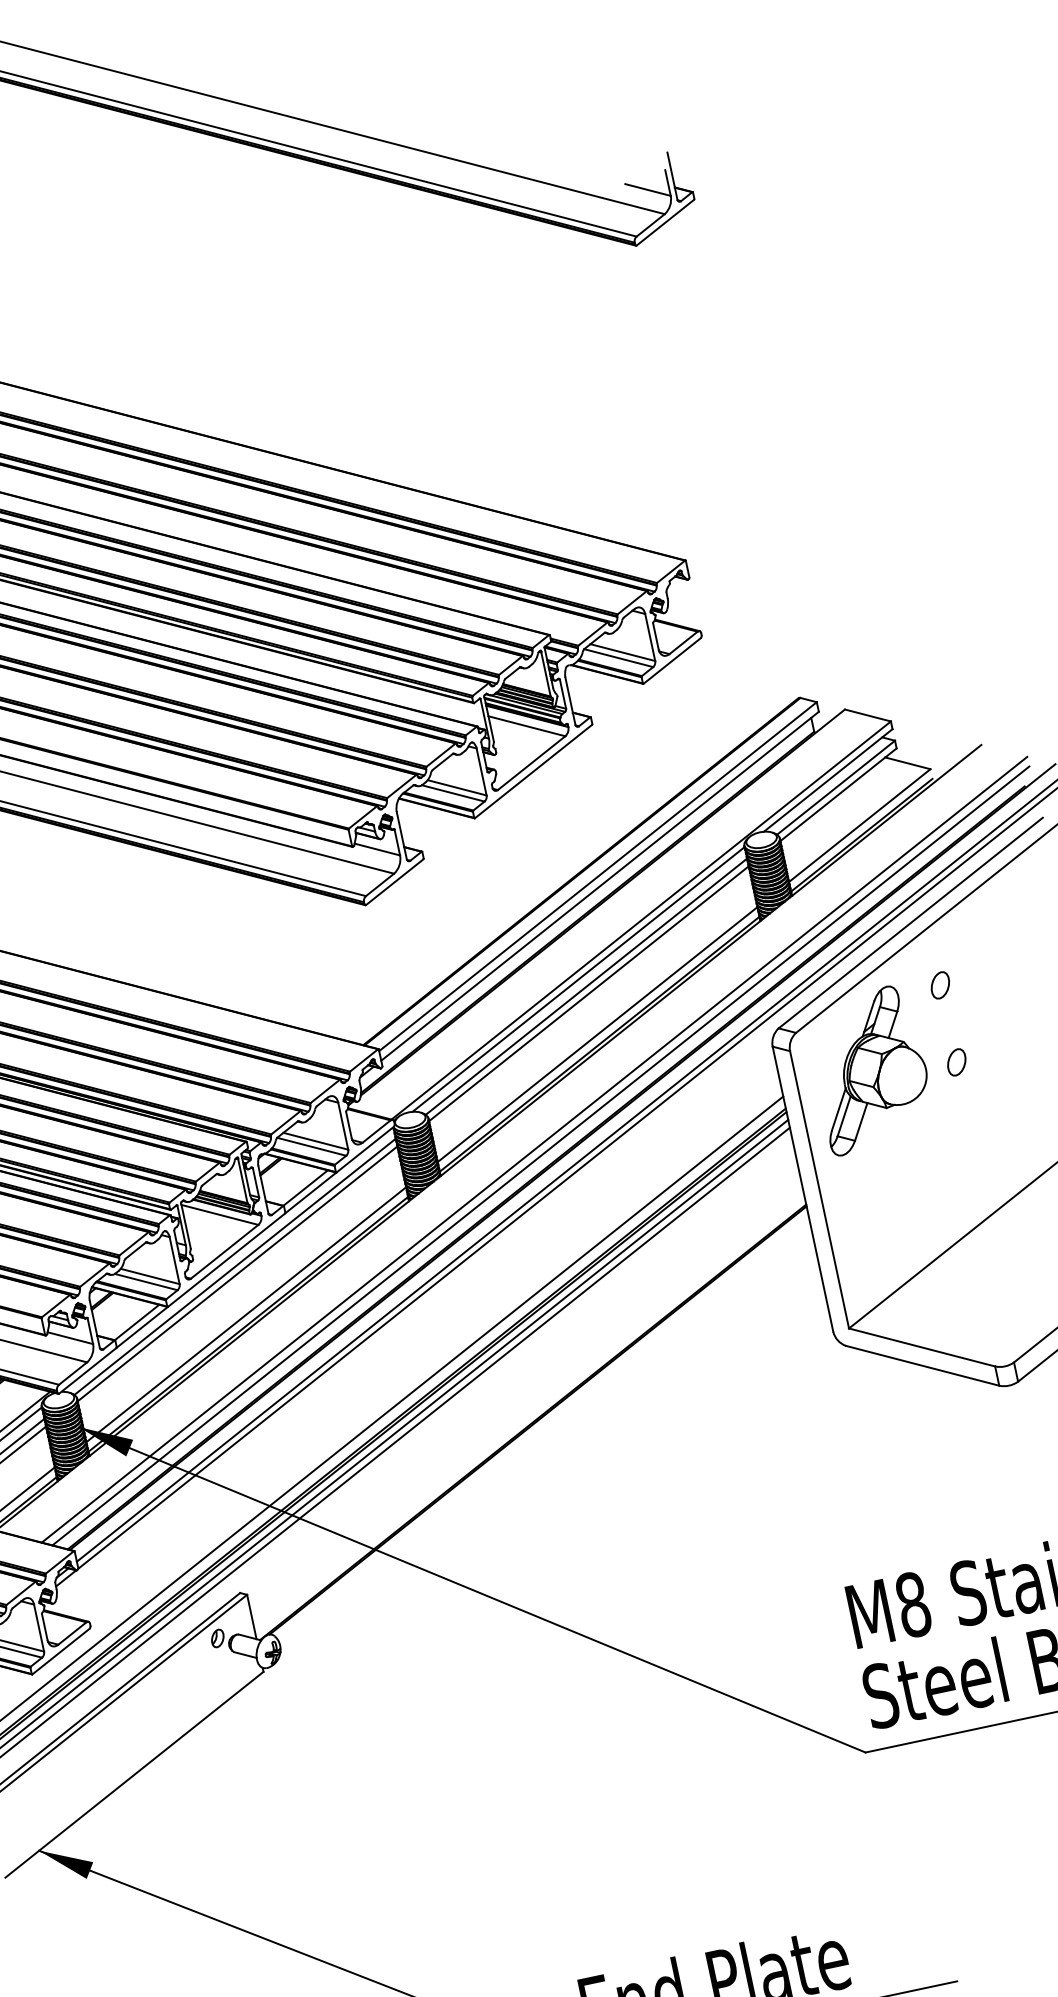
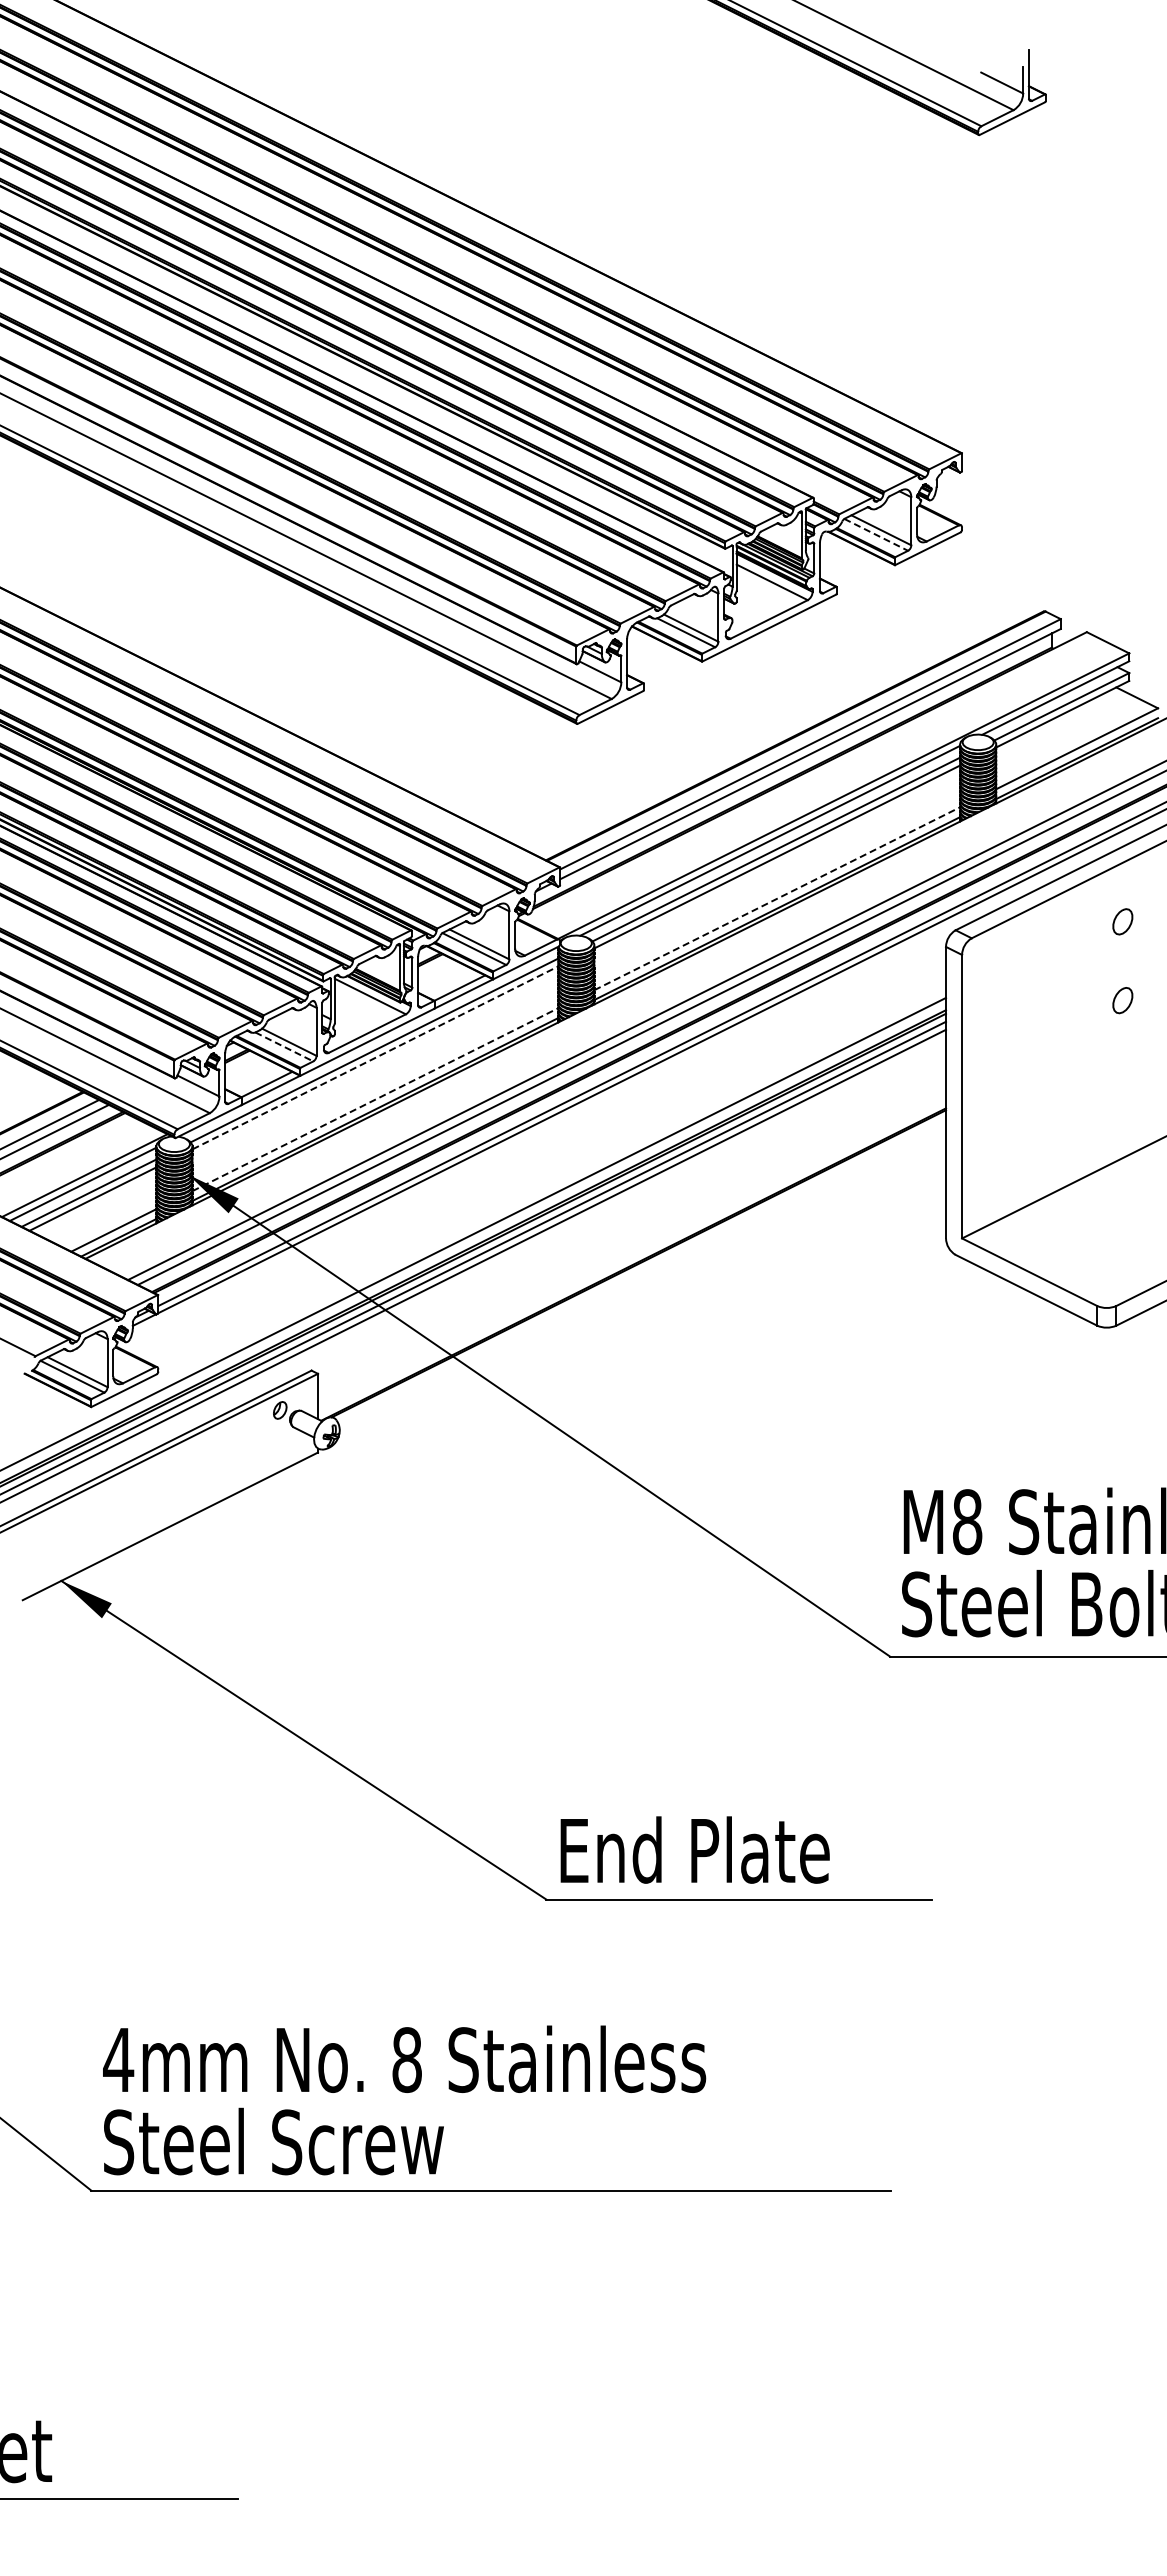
line: (618, 657) -> (876, 534), solid -> dashed
line: (597, 1034) -> (777, 898), solid -> dashed
part: (870, 1069) -> (1036, 989), removed
line: (237, 1273) -> (375, 1057), solid -> dashed
line: (146, 1282) -> (284, 1047), solid -> dashed
line: (246, 1314) -> (375, 1099), solid -> dashed

